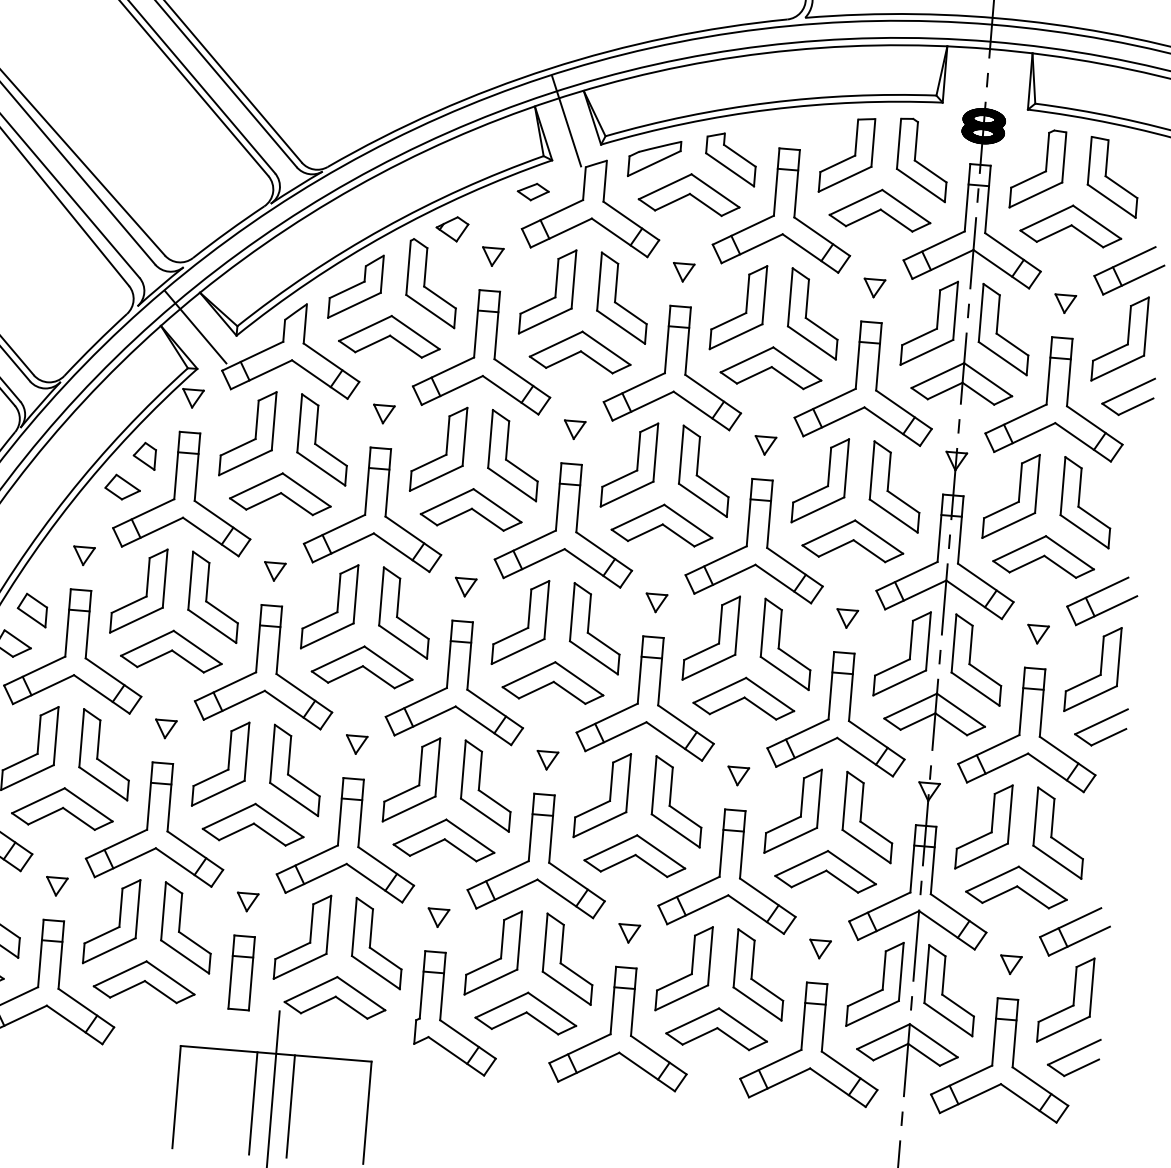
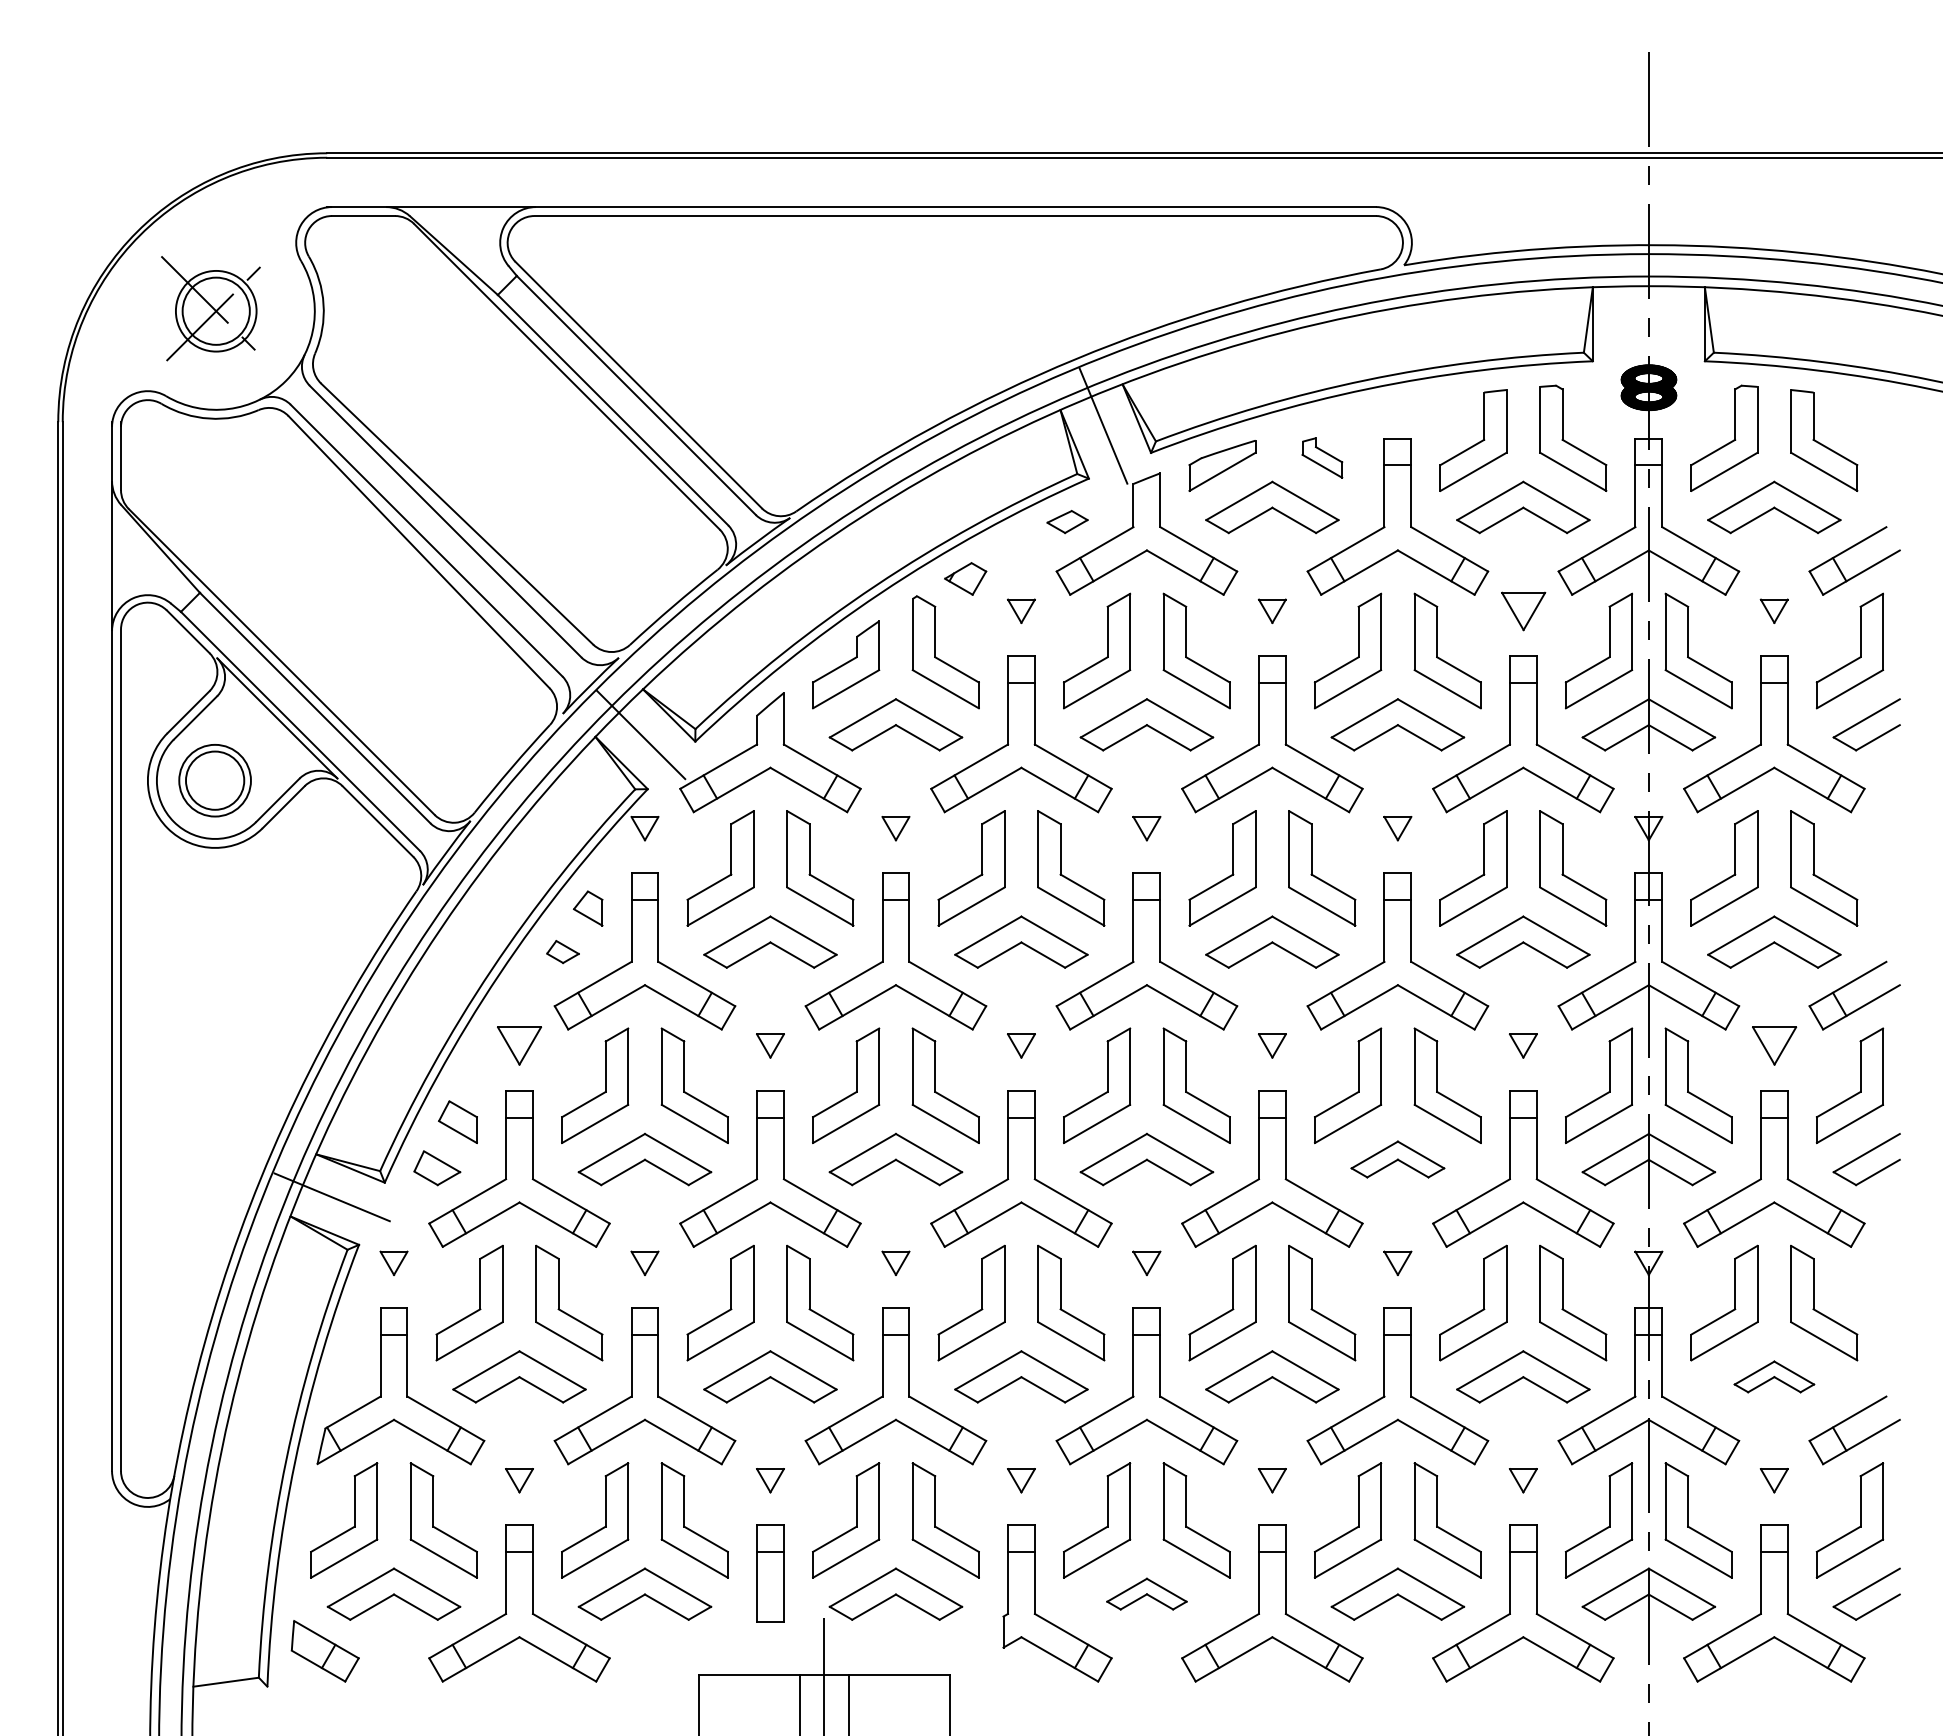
part: (731, 158) -> (1322, 457), size x0.6
part: (873, 287) -> (1522, 610), size x1.6
part: (122, 486) -> (562, 951), size x0.7
part: (83, 555) -> (519, 1045), size x1.6
part: (1037, 634) -> (1773, 1045), size x1.6
part: (744, 697) -> (1397, 1159), size x0.7
part: (1017, 885) -> (1774, 1376), size x0.6
part: (526, 1011) -> (1146, 1593), size x0.6

